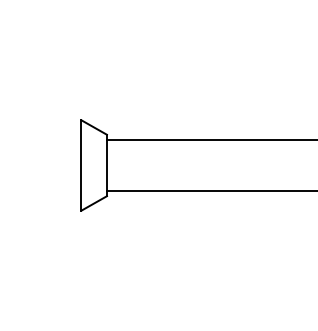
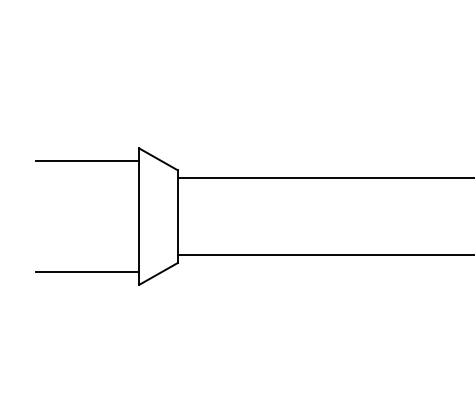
line: (47, 128) -> (88, 160), added
line: (47, 202) -> (88, 272), added

